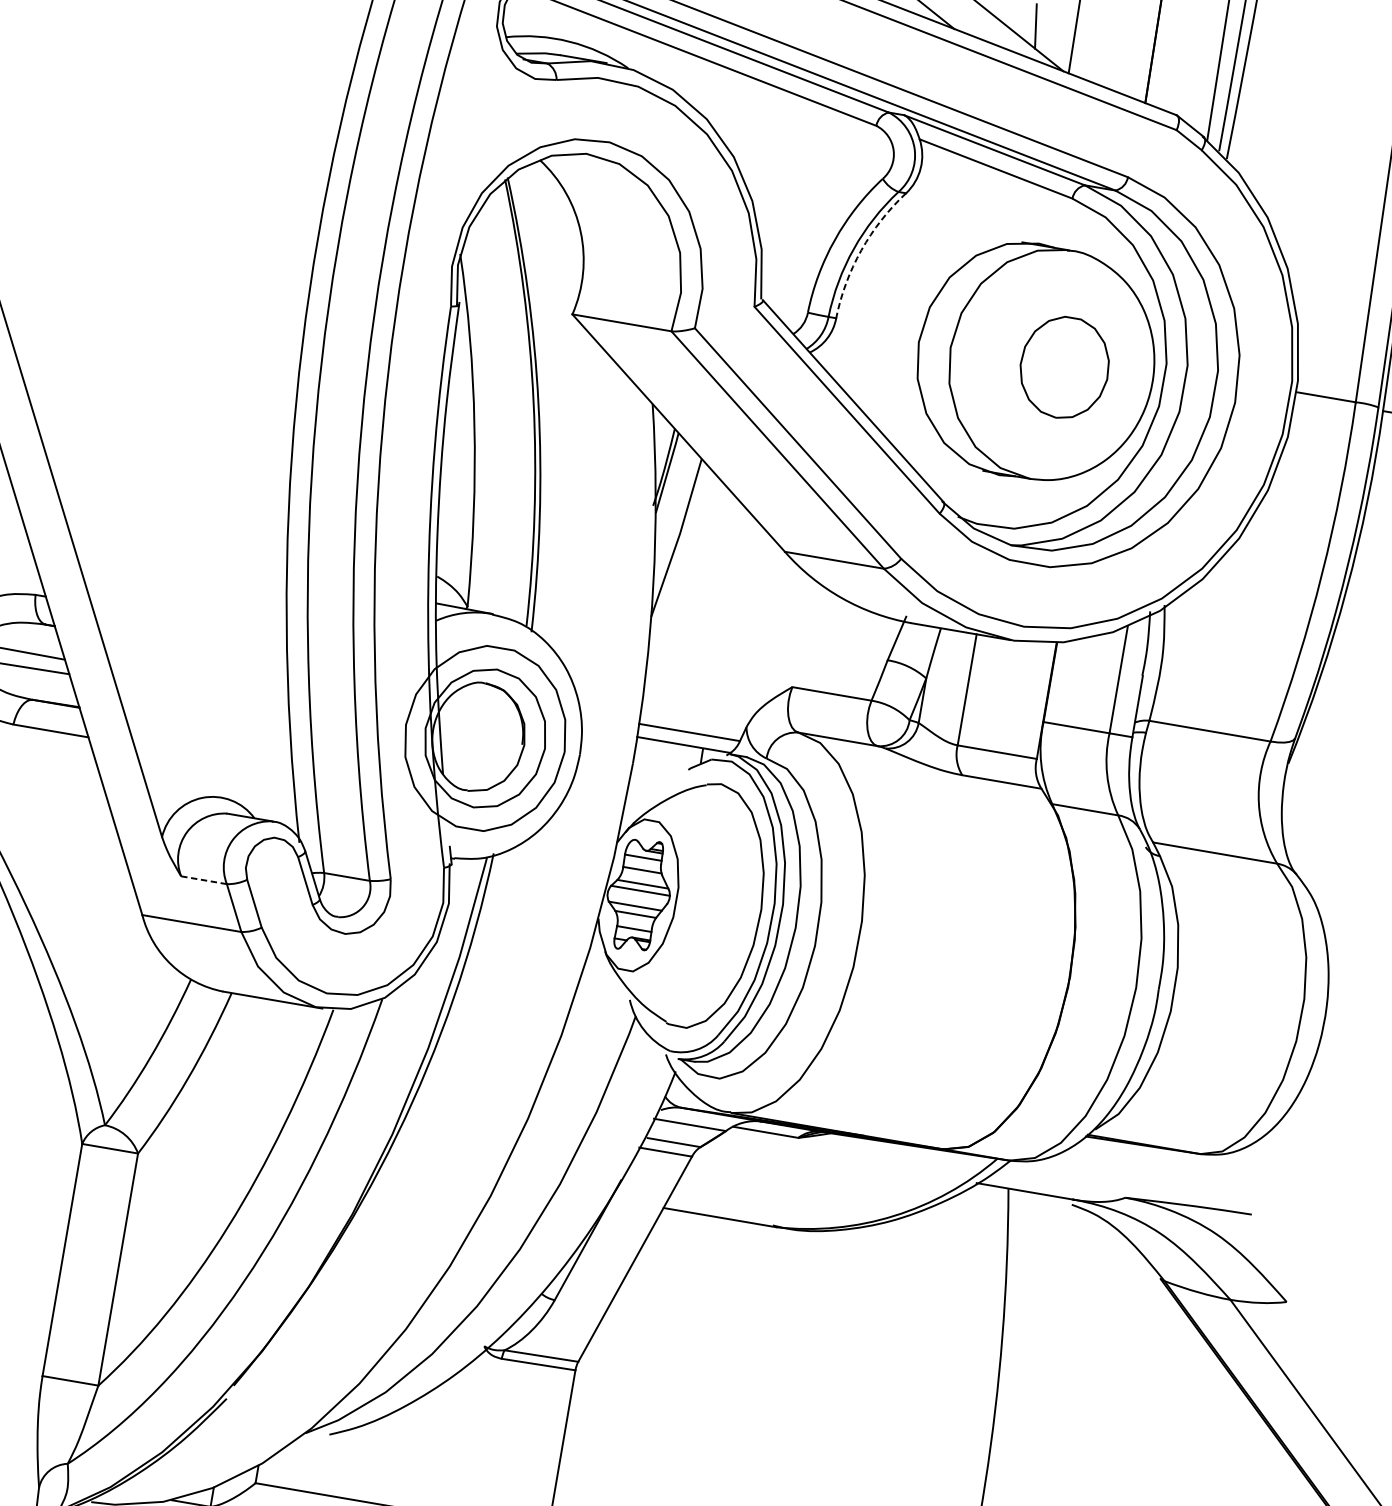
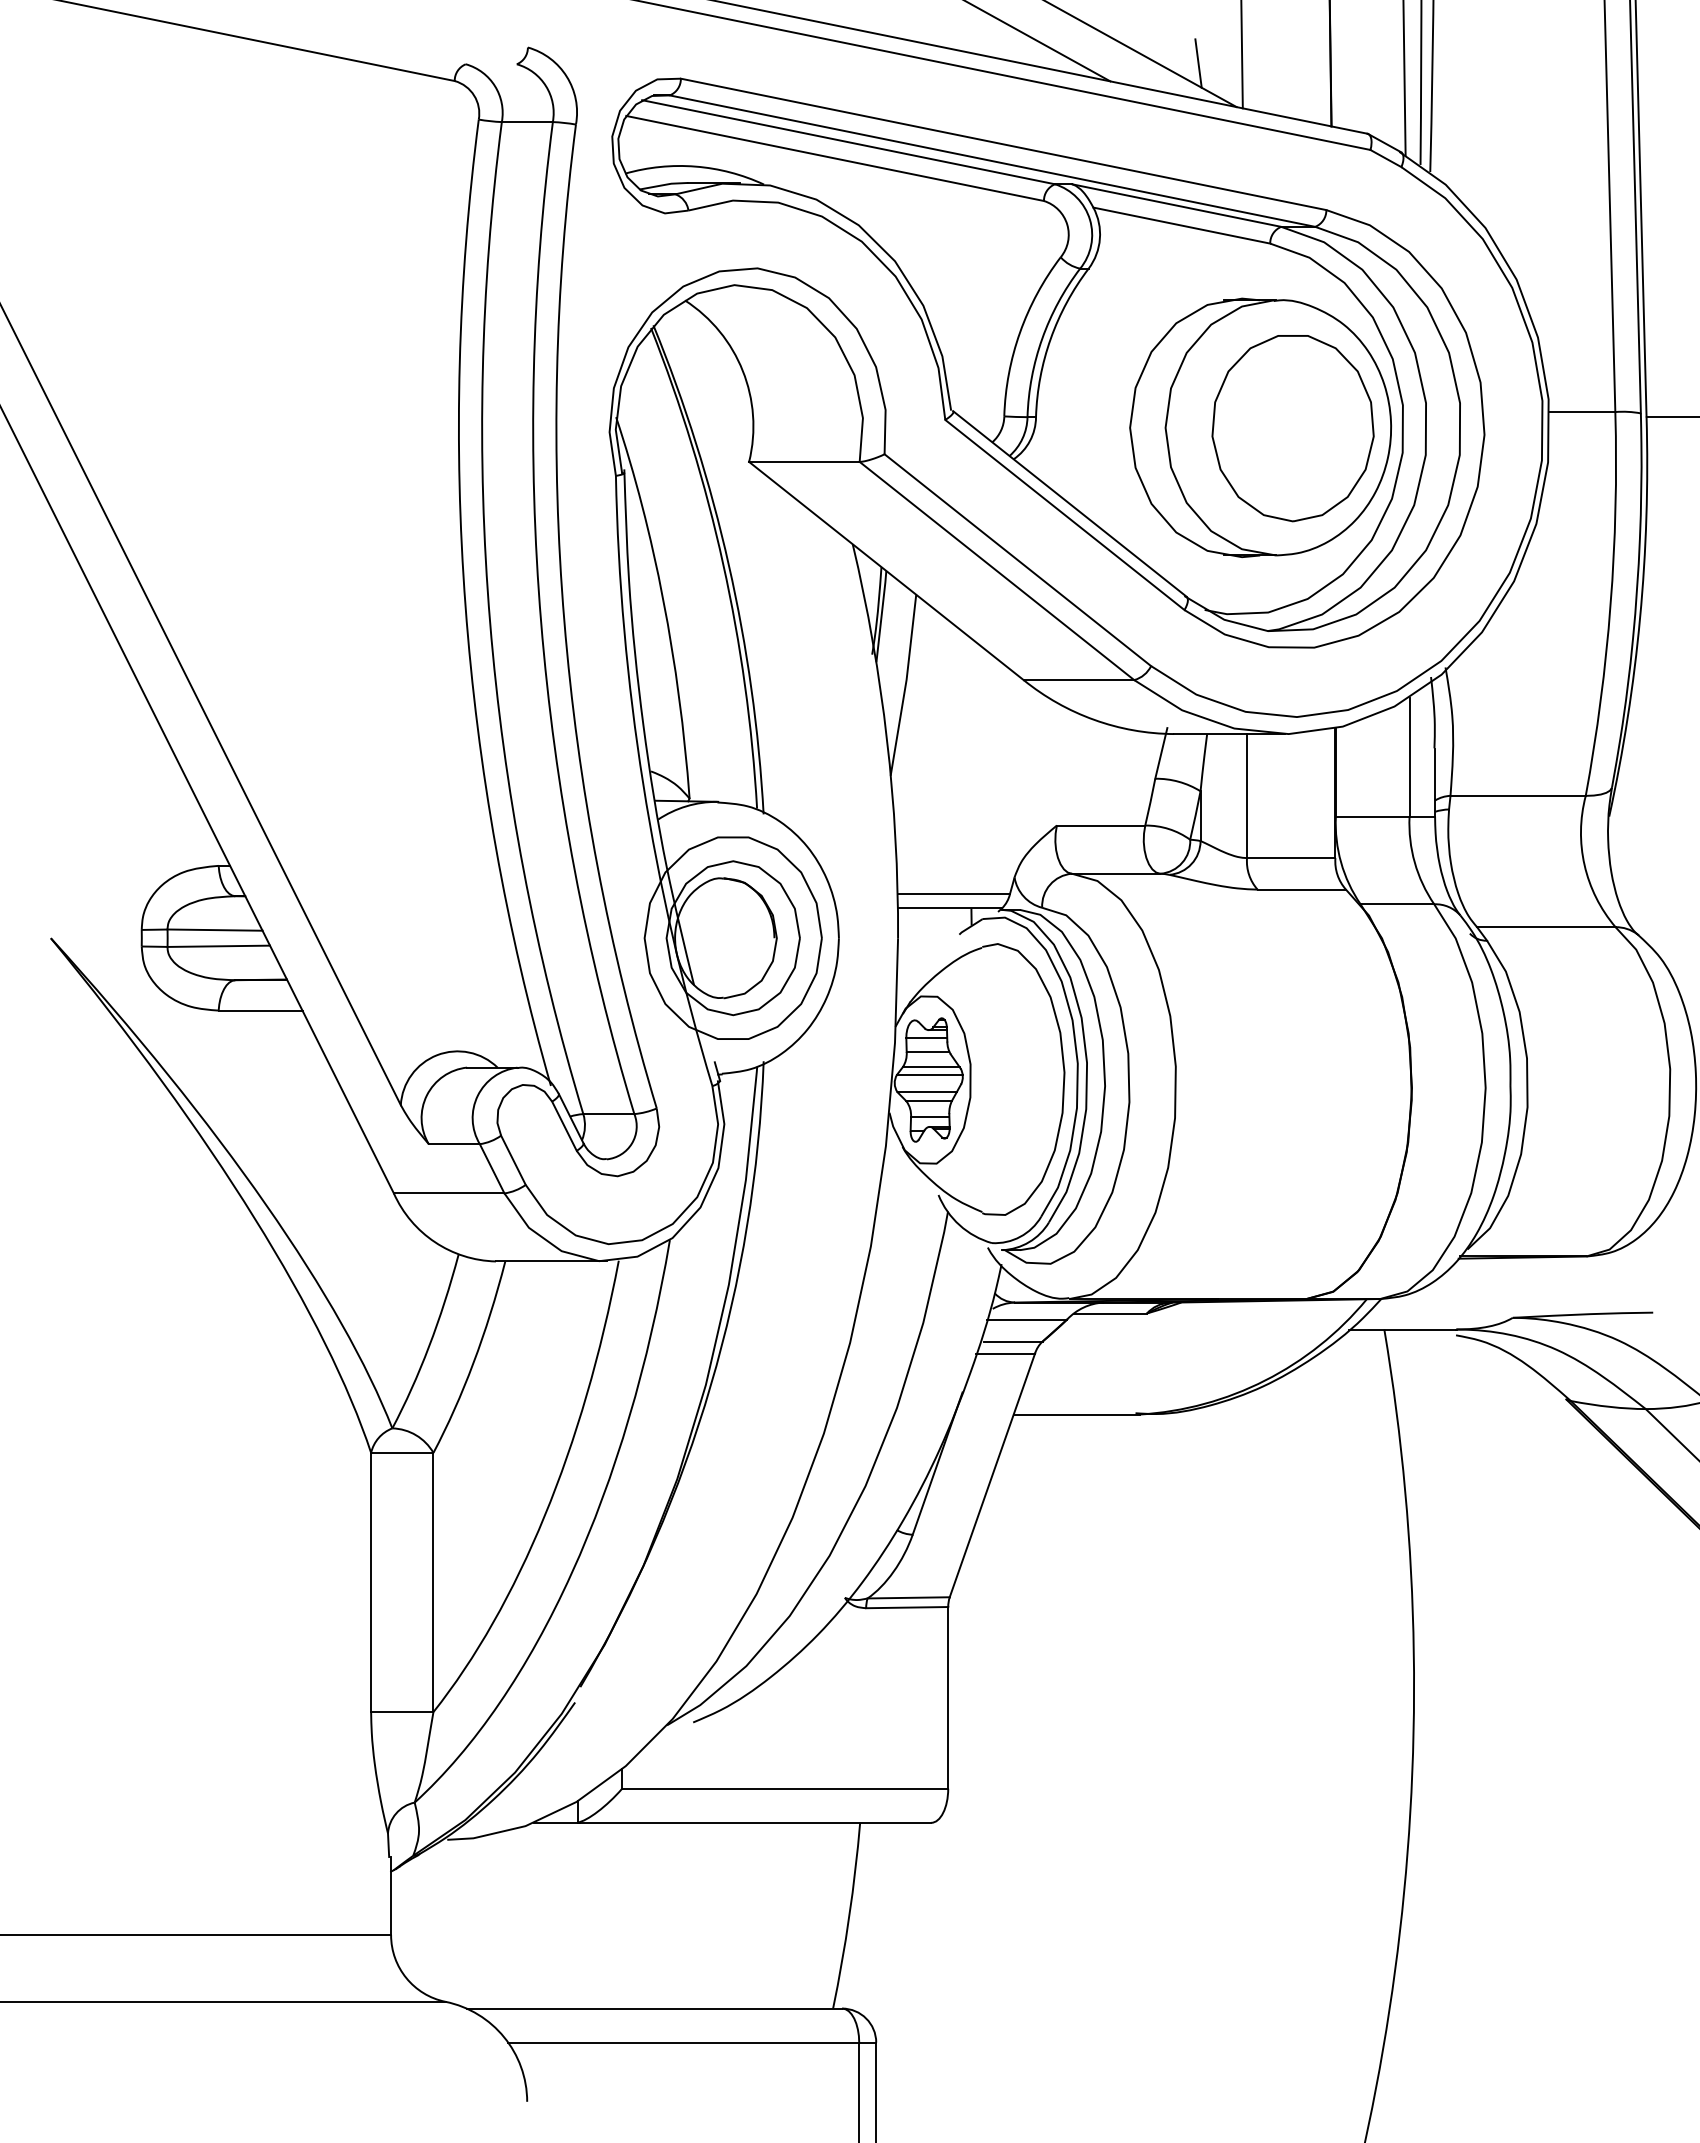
arc: (861, 249) -> (1050, 338), dashed -> solid
part: (1064, 367) -> (1292, 428), size x1.67
line: (204, 880) -> (454, 1144), dashed -> solid

